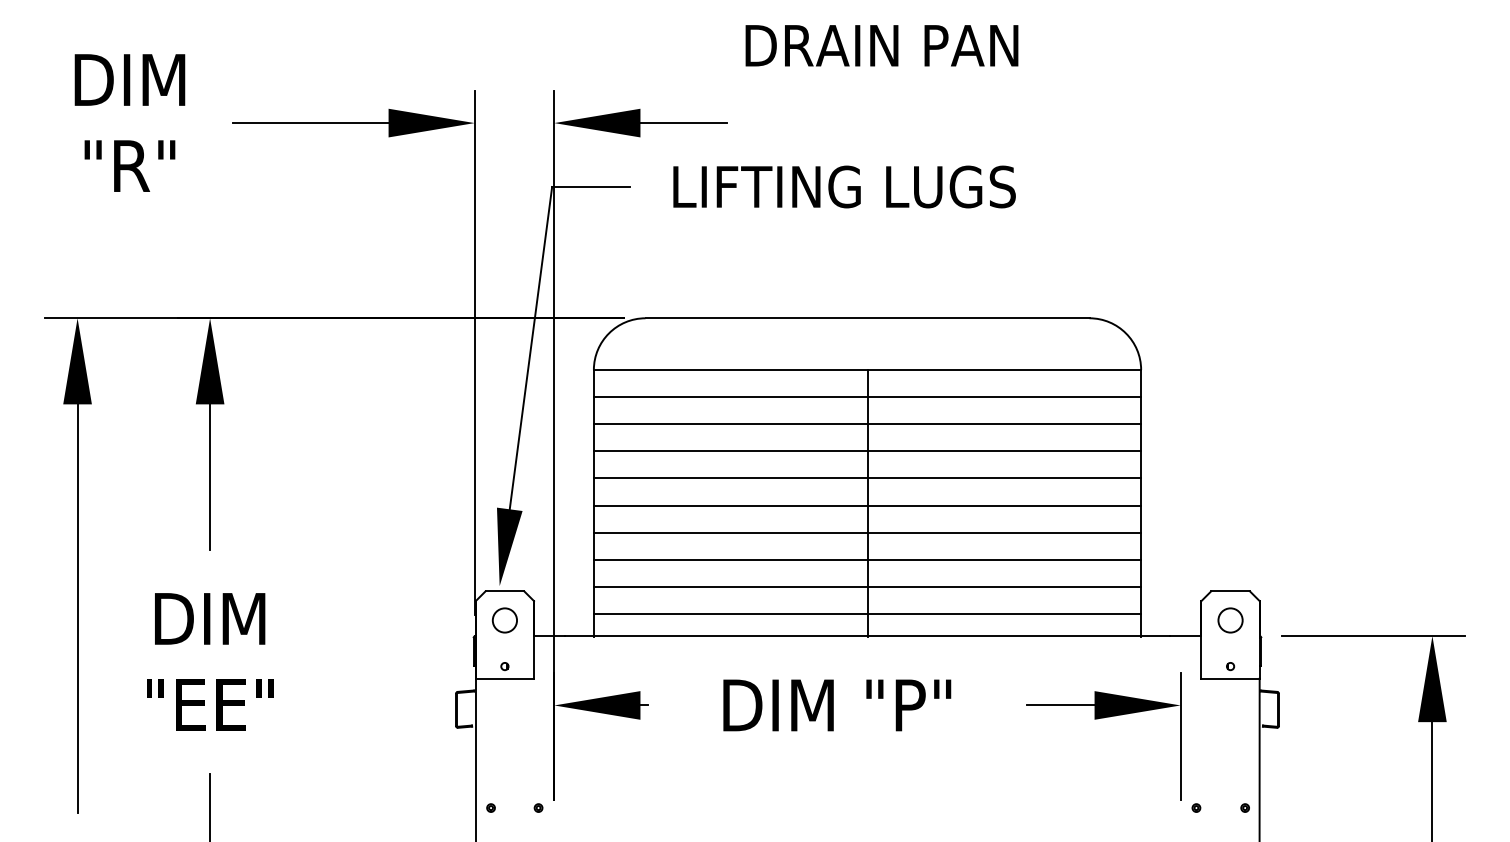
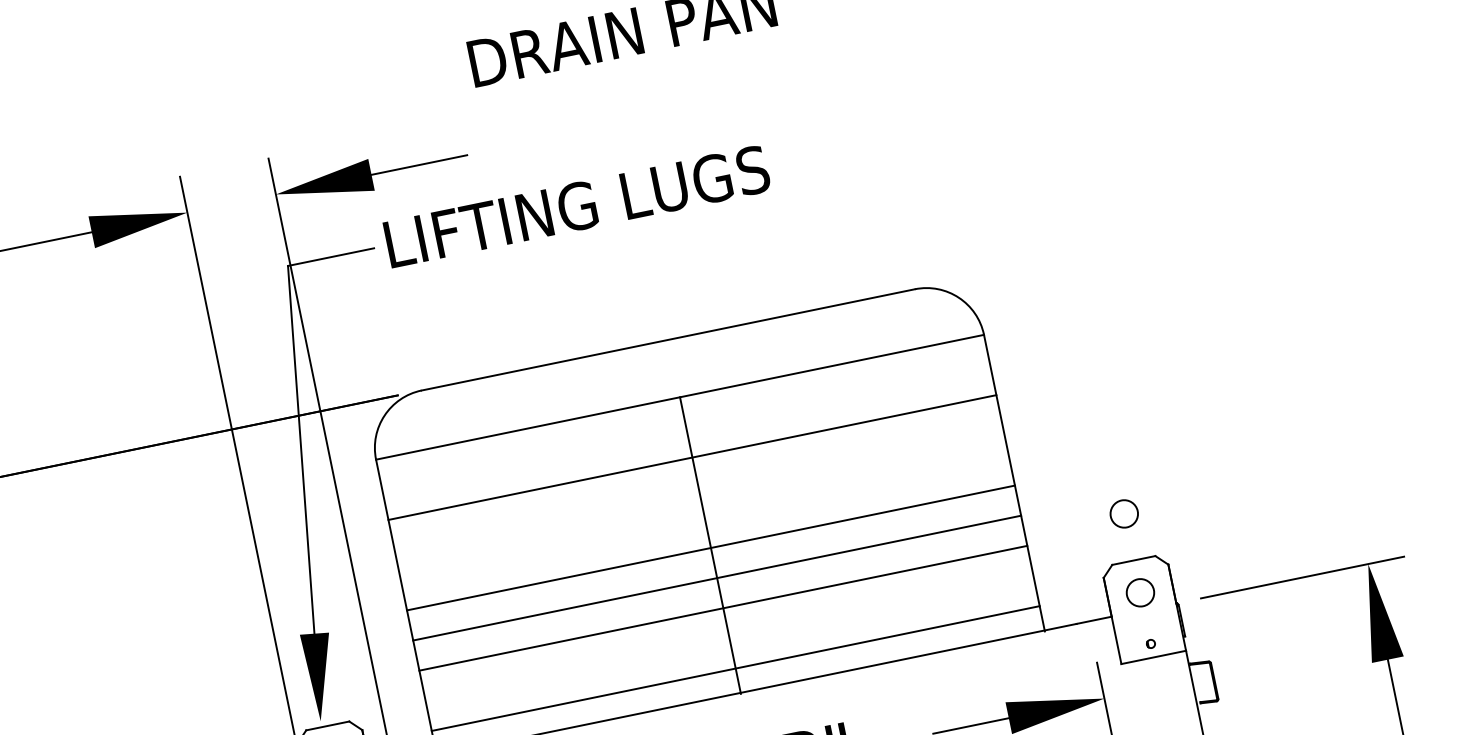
text: (844, 186) -> (577, 206), moved
line: (867, 397) -> (686, 427), removed
line: (867, 451) -> (698, 487), removed
line: (867, 478) -> (704, 517), removed
circle: (1230, 549) -> (1124, 513), added
line: (867, 587) -> (729, 638), removed

